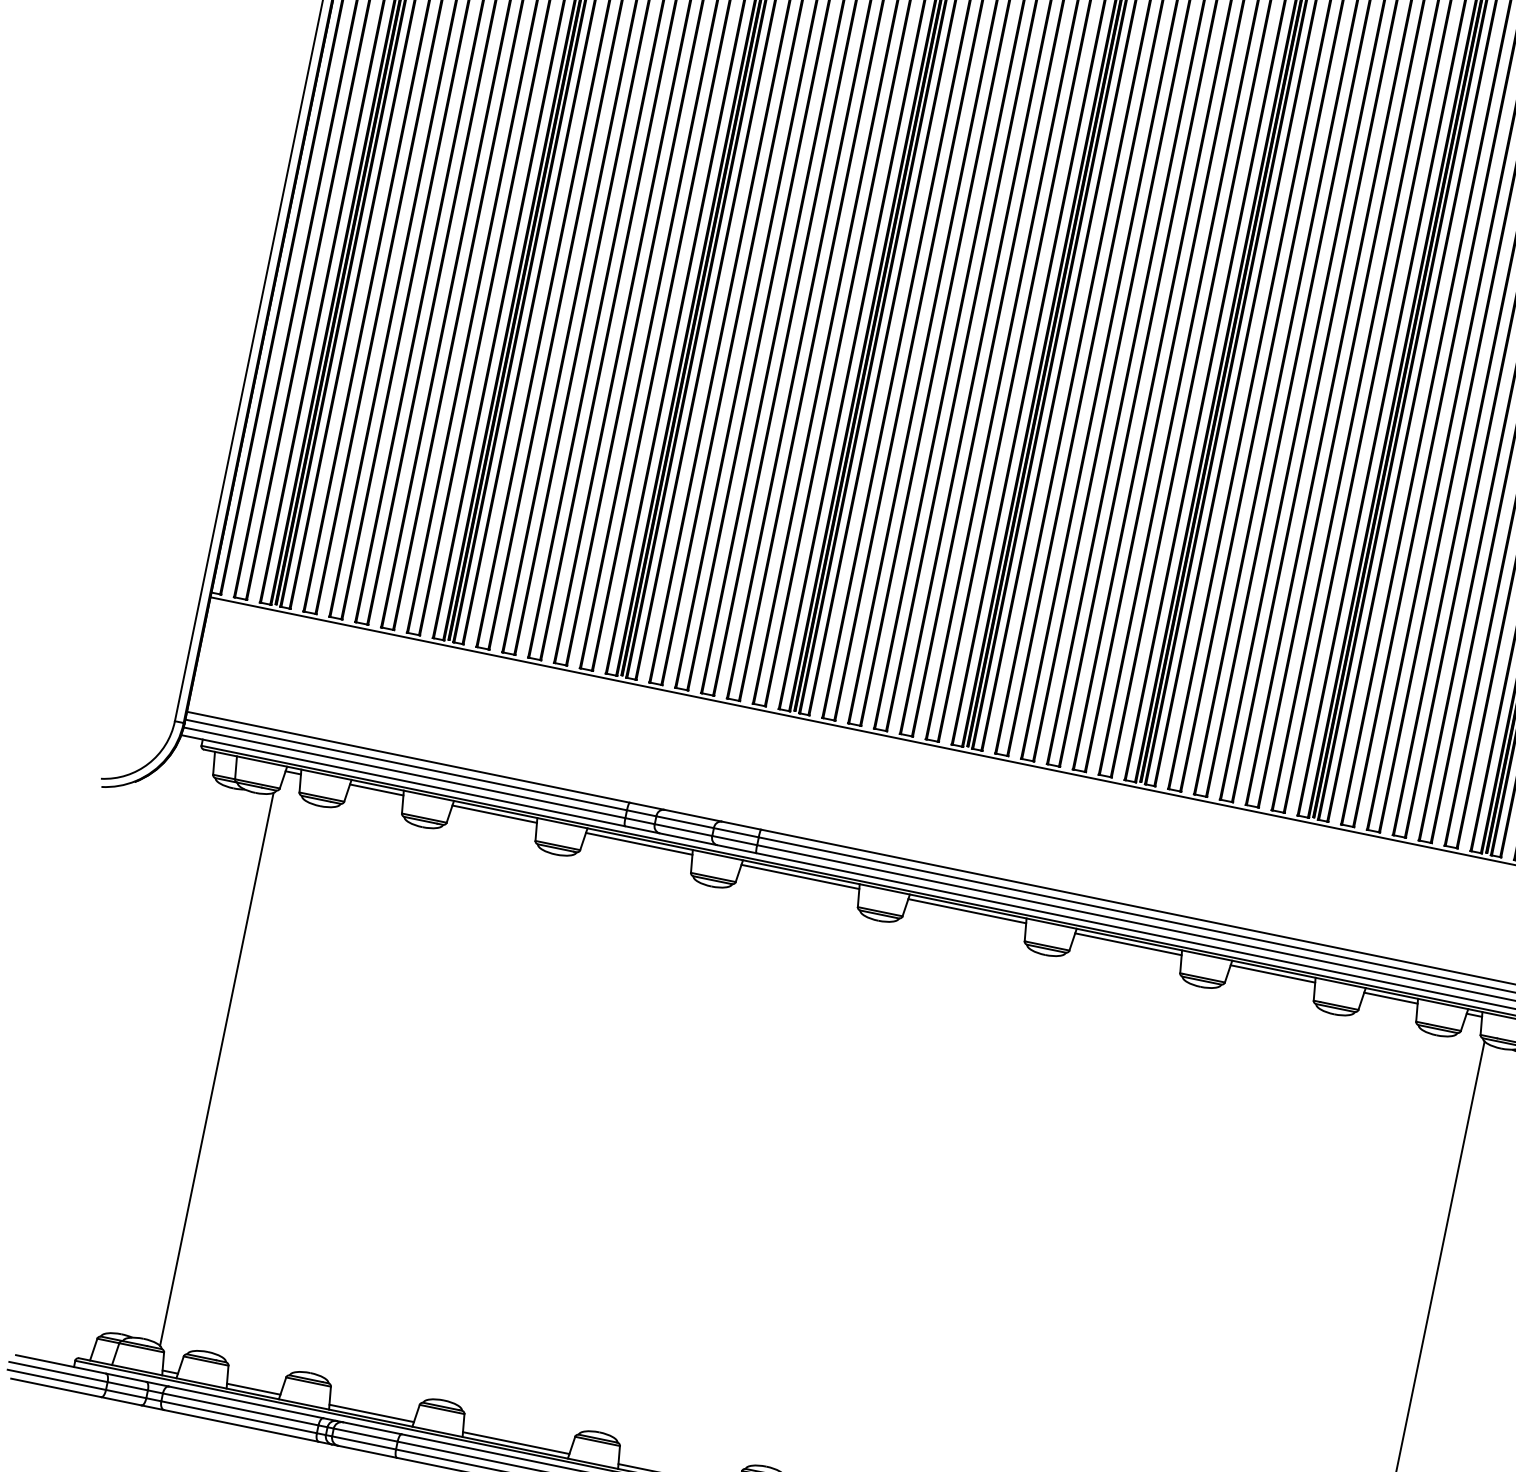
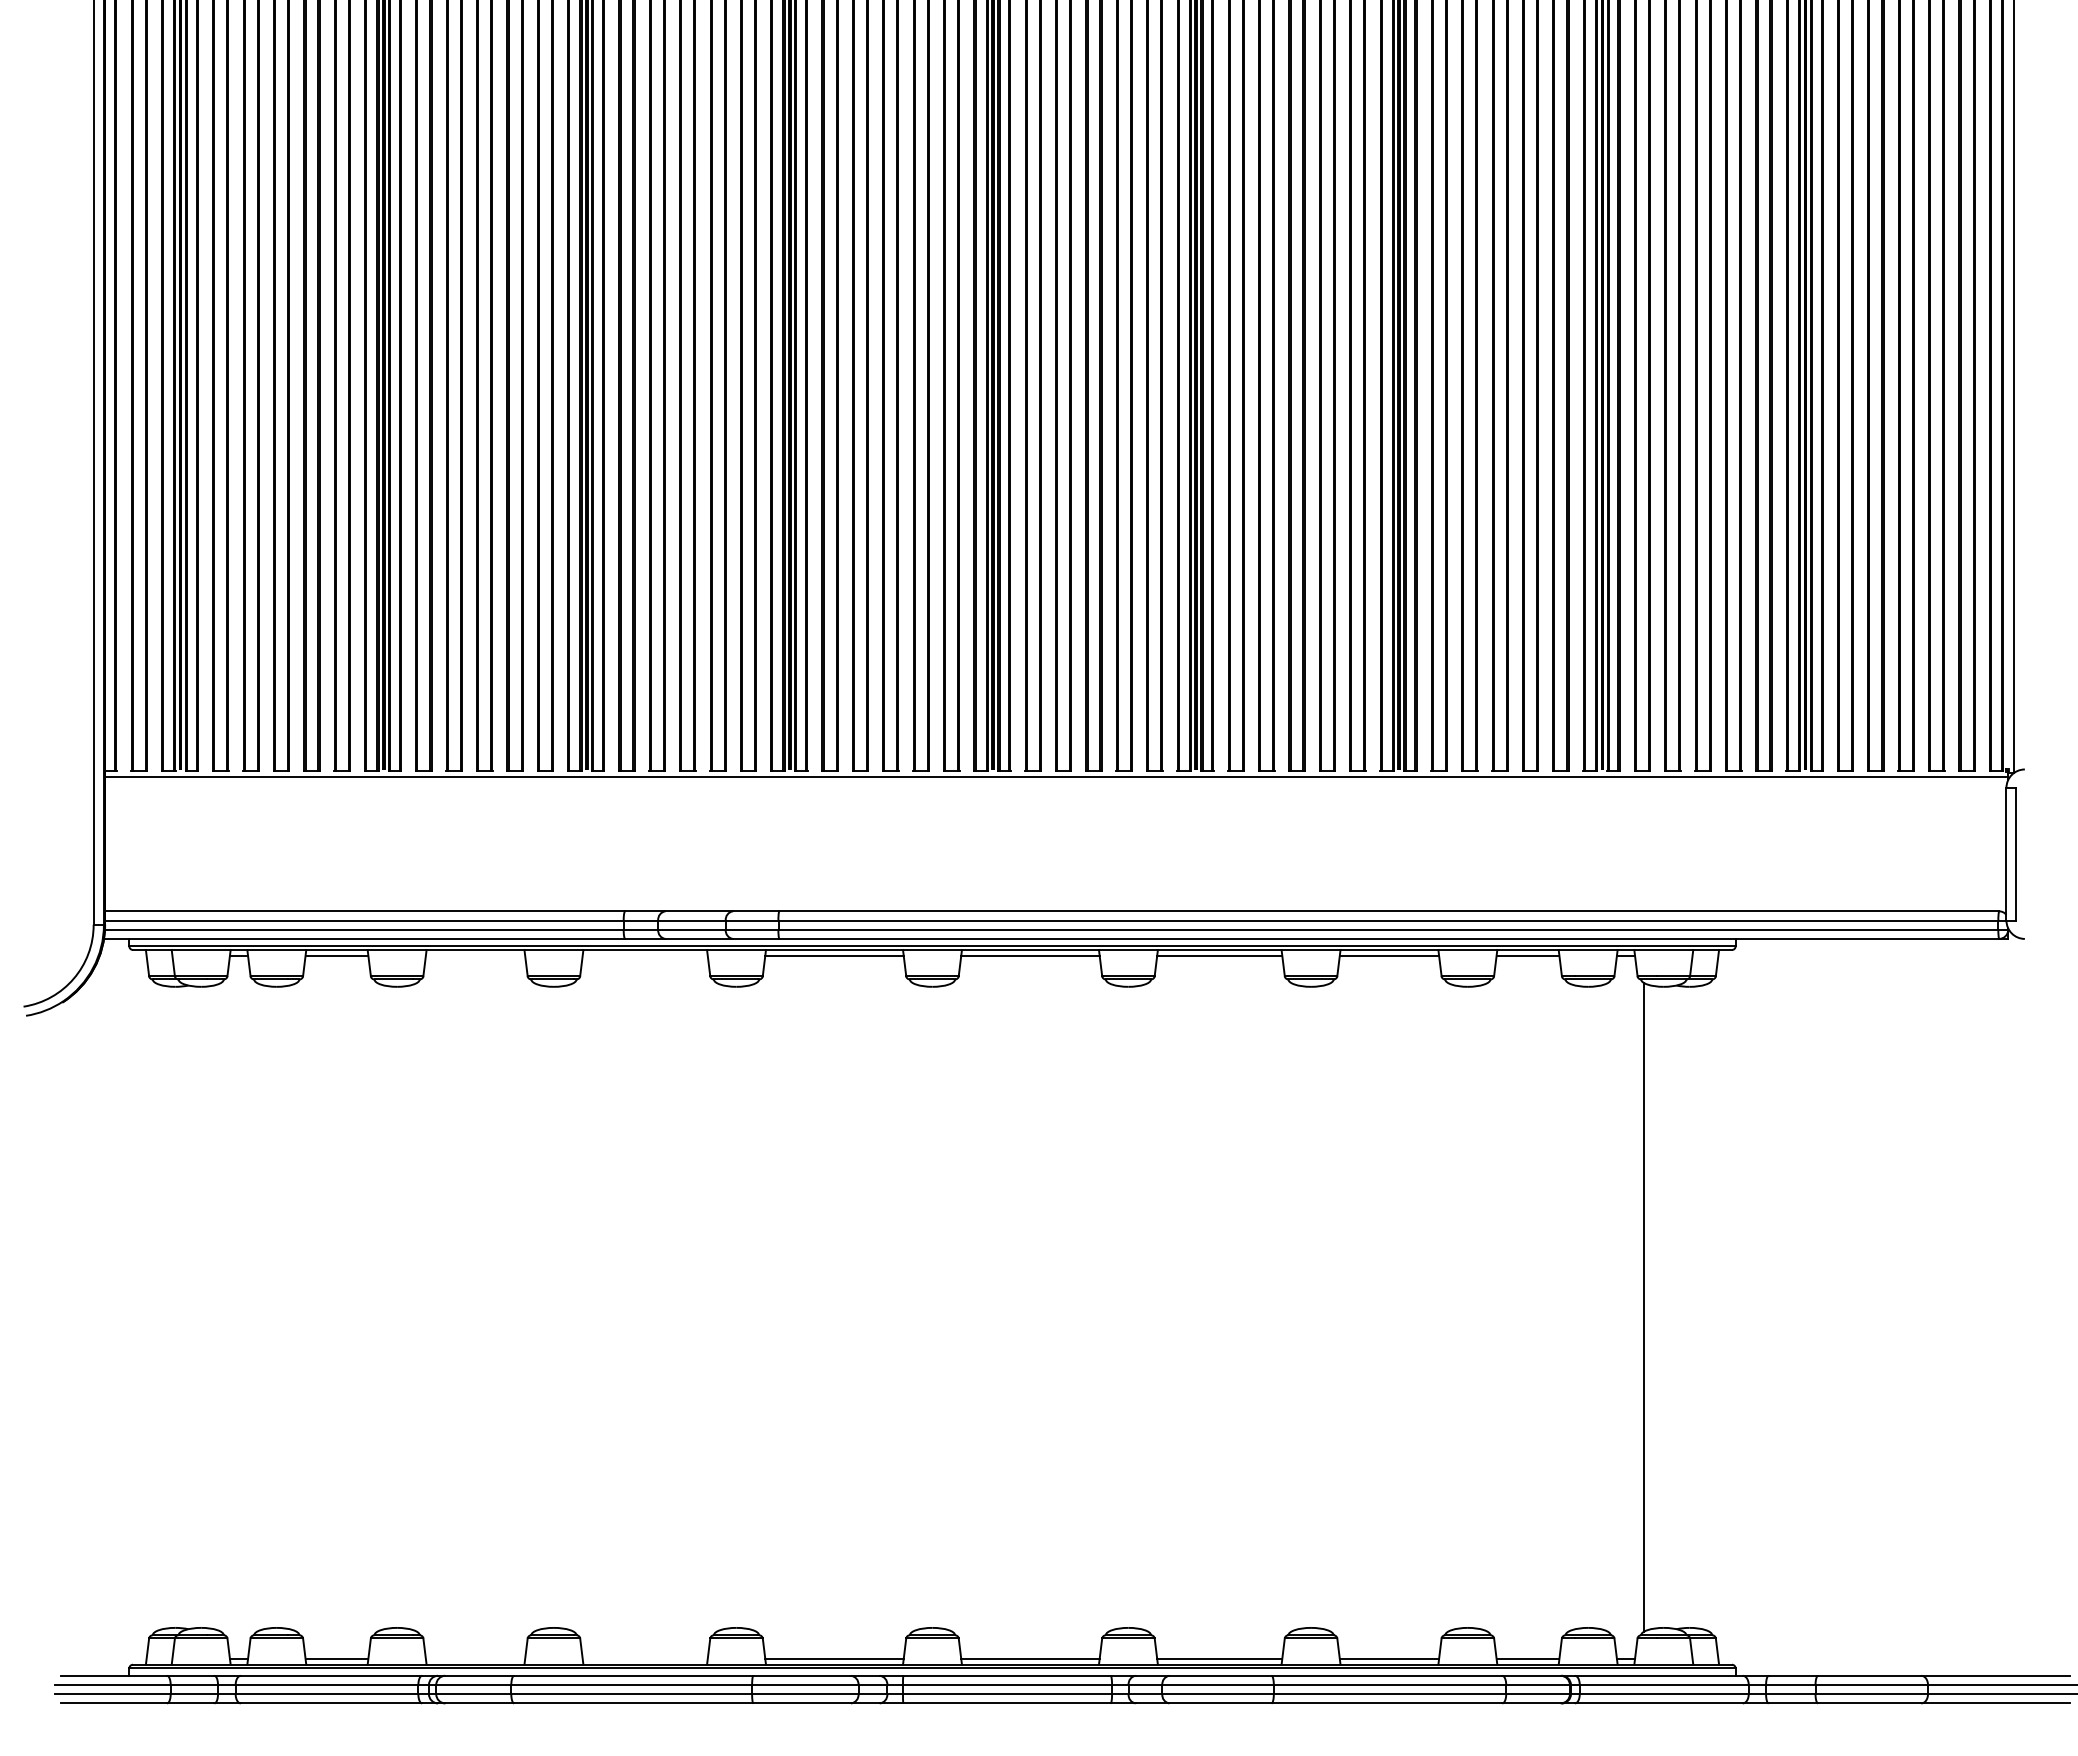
line: (494, 814) -> (475, 955), removed
line: (638, 843) -> (644, 955), removed
line: (216, 1069) -> (221, 1307), removed
line: (371, 1413) -> (475, 1659), removed
line: (515, 1443) -> (644, 1659), removed

